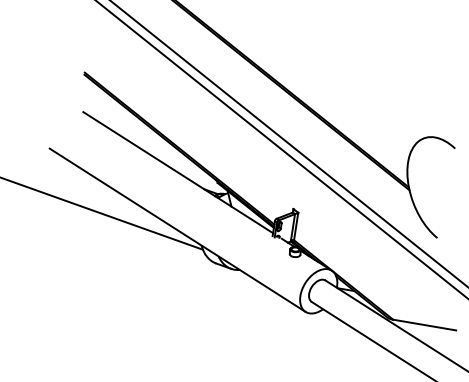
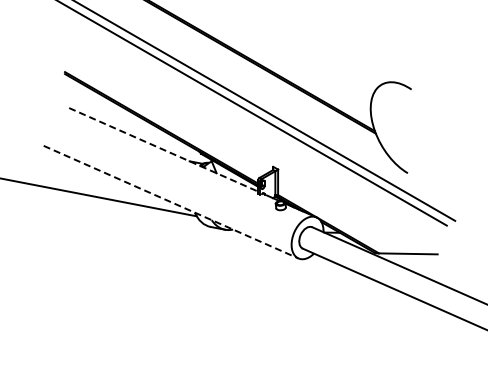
line: (179, 173) -> (164, 150), solid -> dashed
line: (178, 230) -> (171, 202), solid -> dashed

